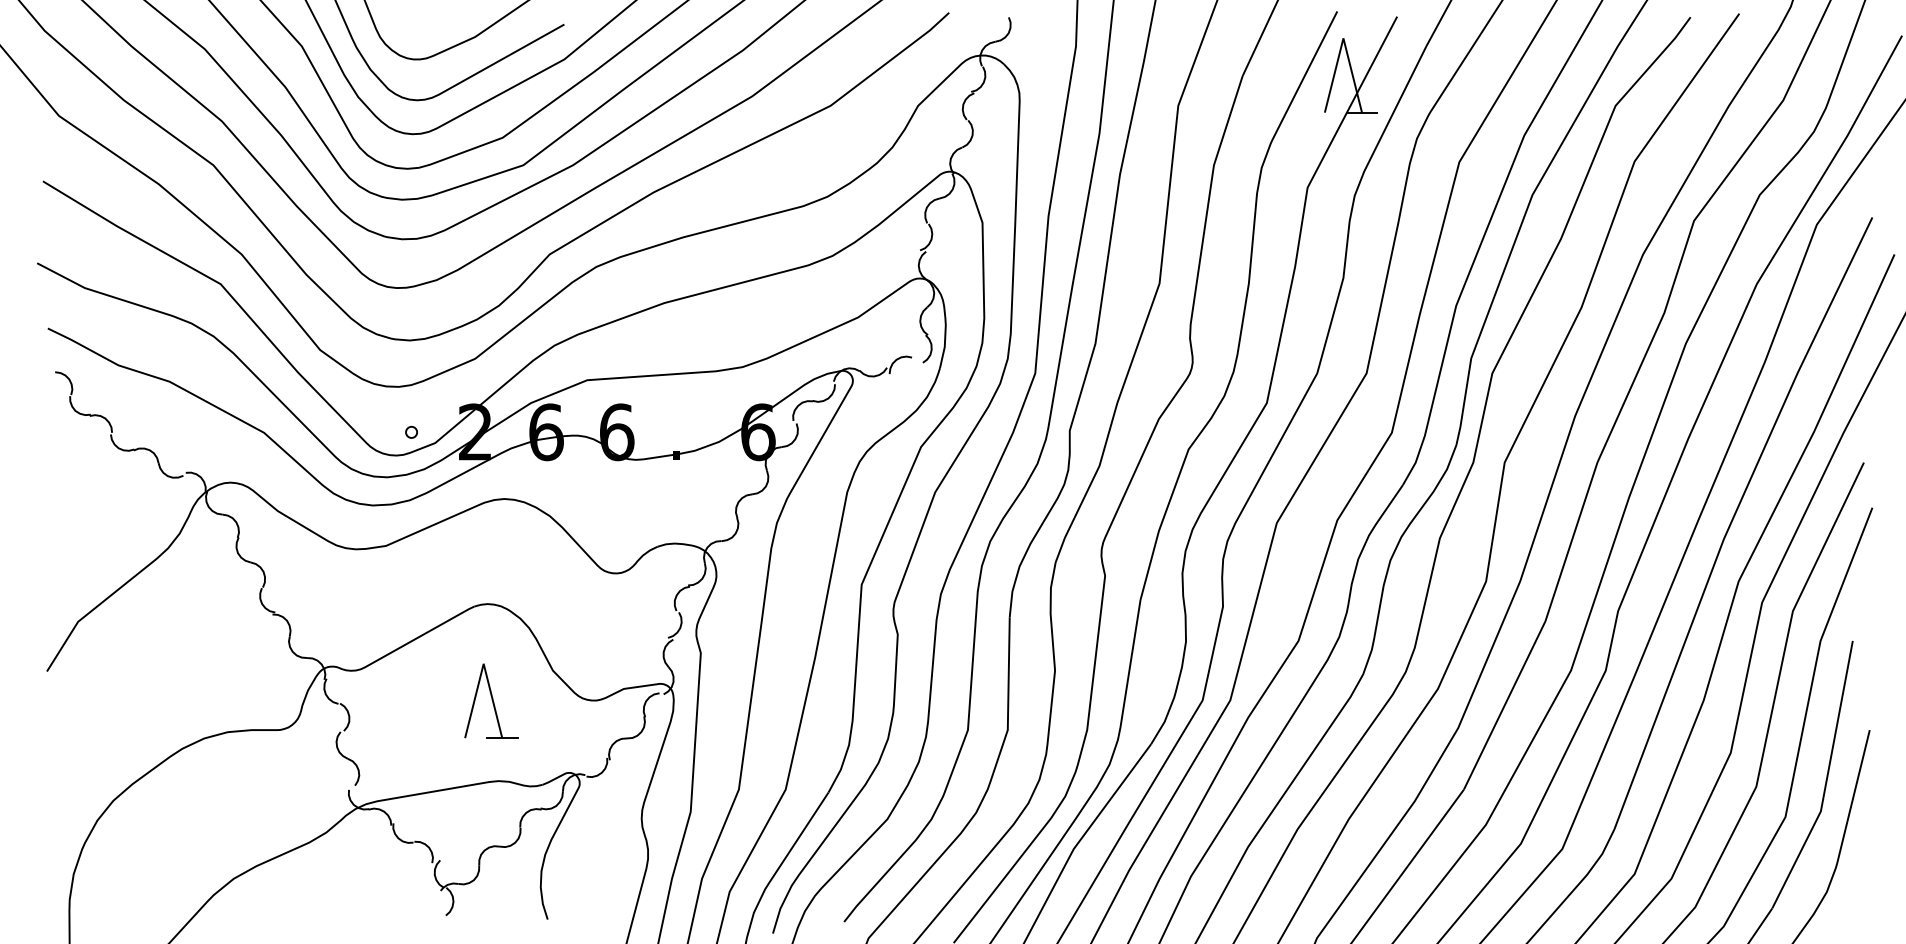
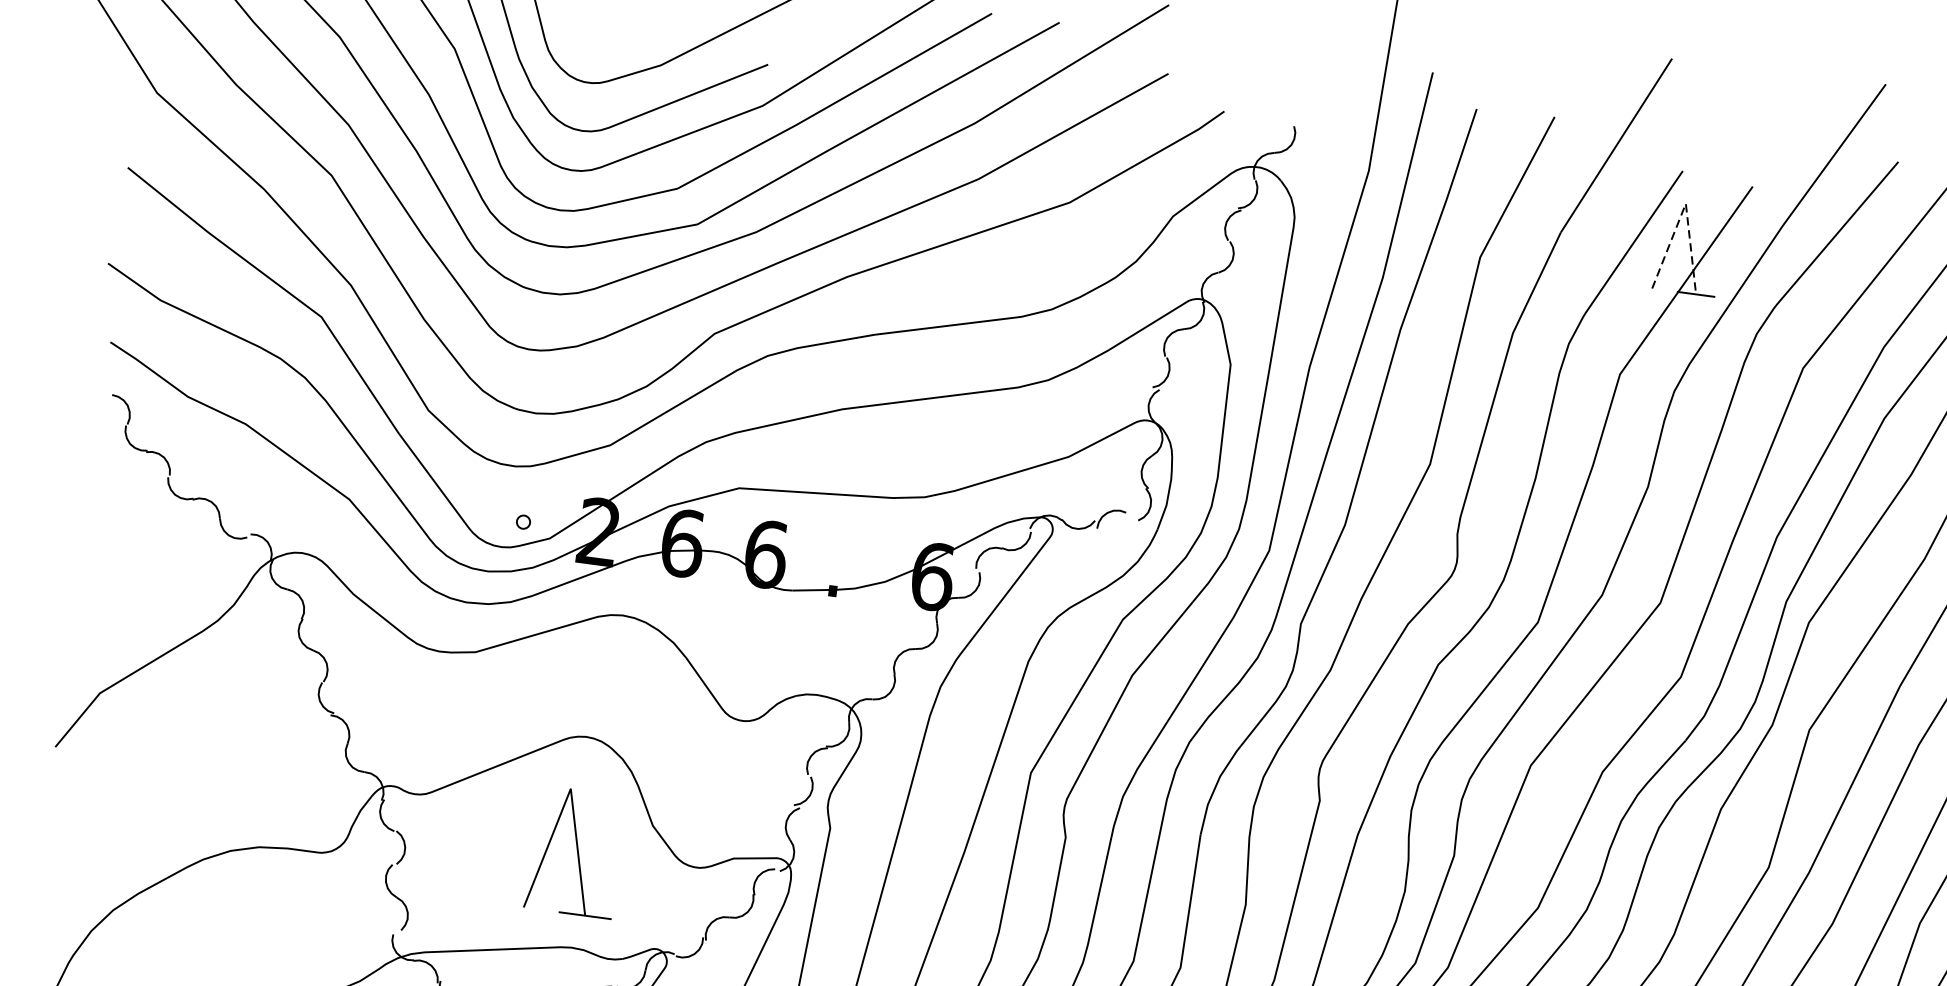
line: (1343, 38) -> (1685, 203), solid -> dashed
part: (491, 700) -> (575, 851), size x1.4

